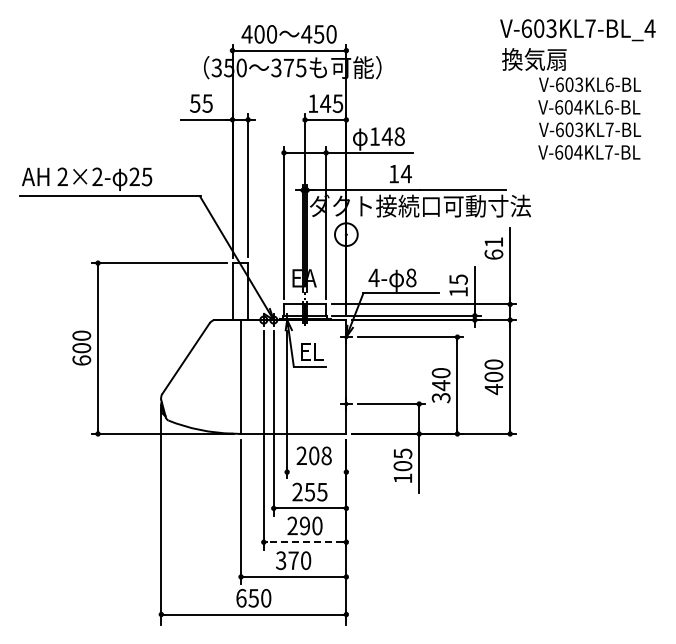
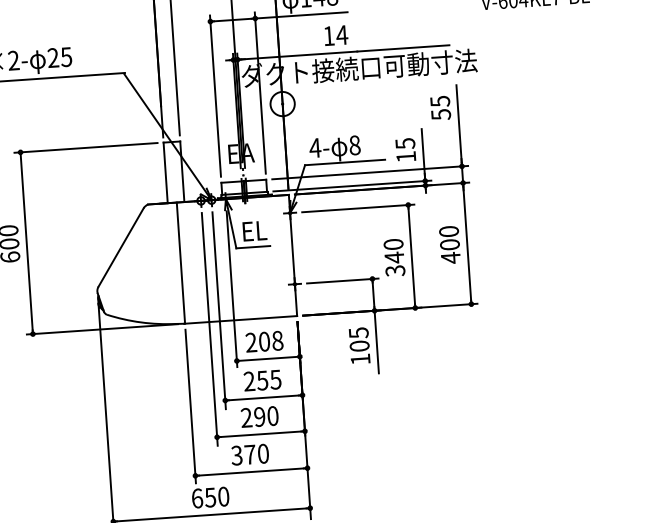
text: (493, 248) -> (440, 108), 61 -> 55
line: (316, 472) -> (268, 359), added
line: (305, 542) -> (261, 434), dashed -> solid

